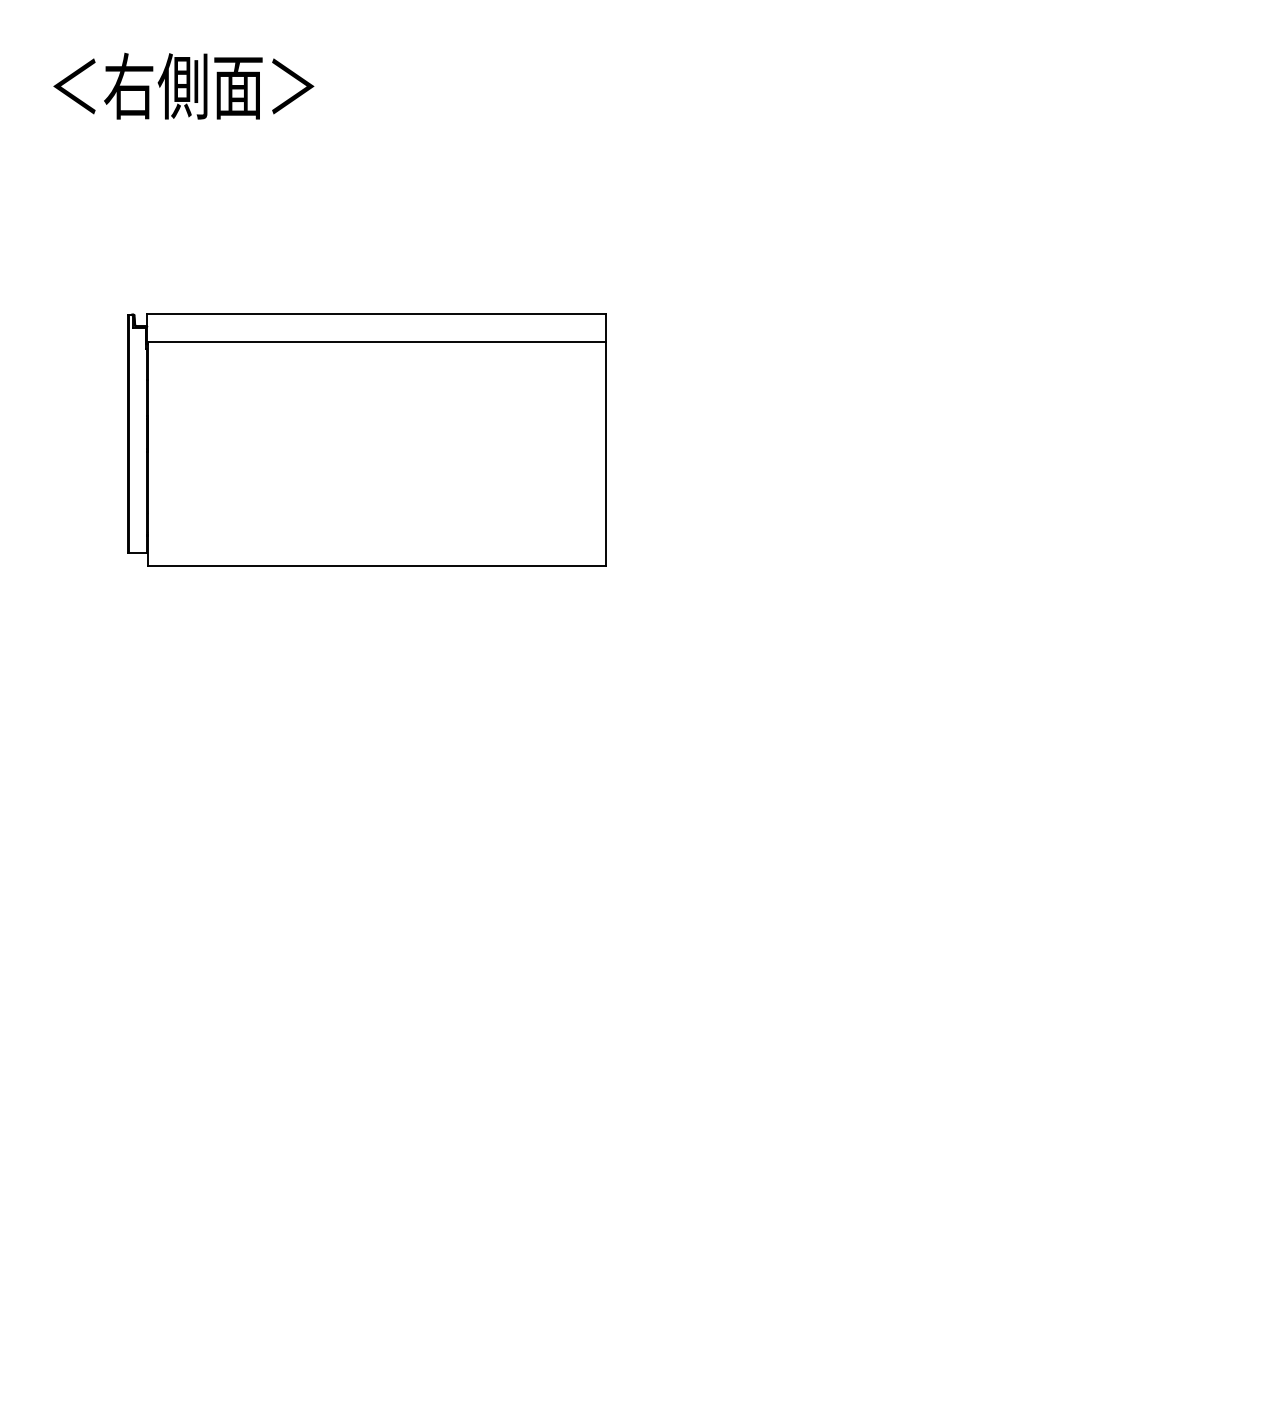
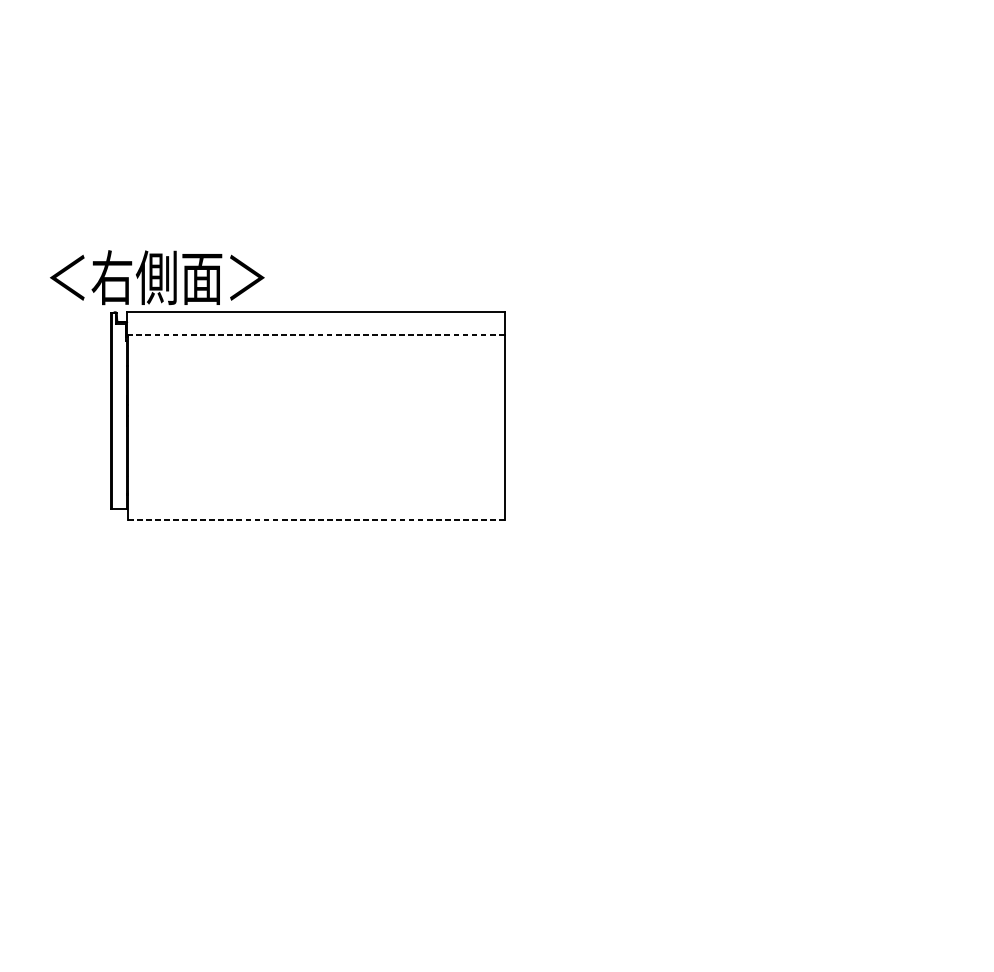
text: (183, 85) -> (157, 277), moved
line: (377, 342) -> (316, 335), solid -> dashed
line: (377, 565) -> (316, 519), solid -> dashed

